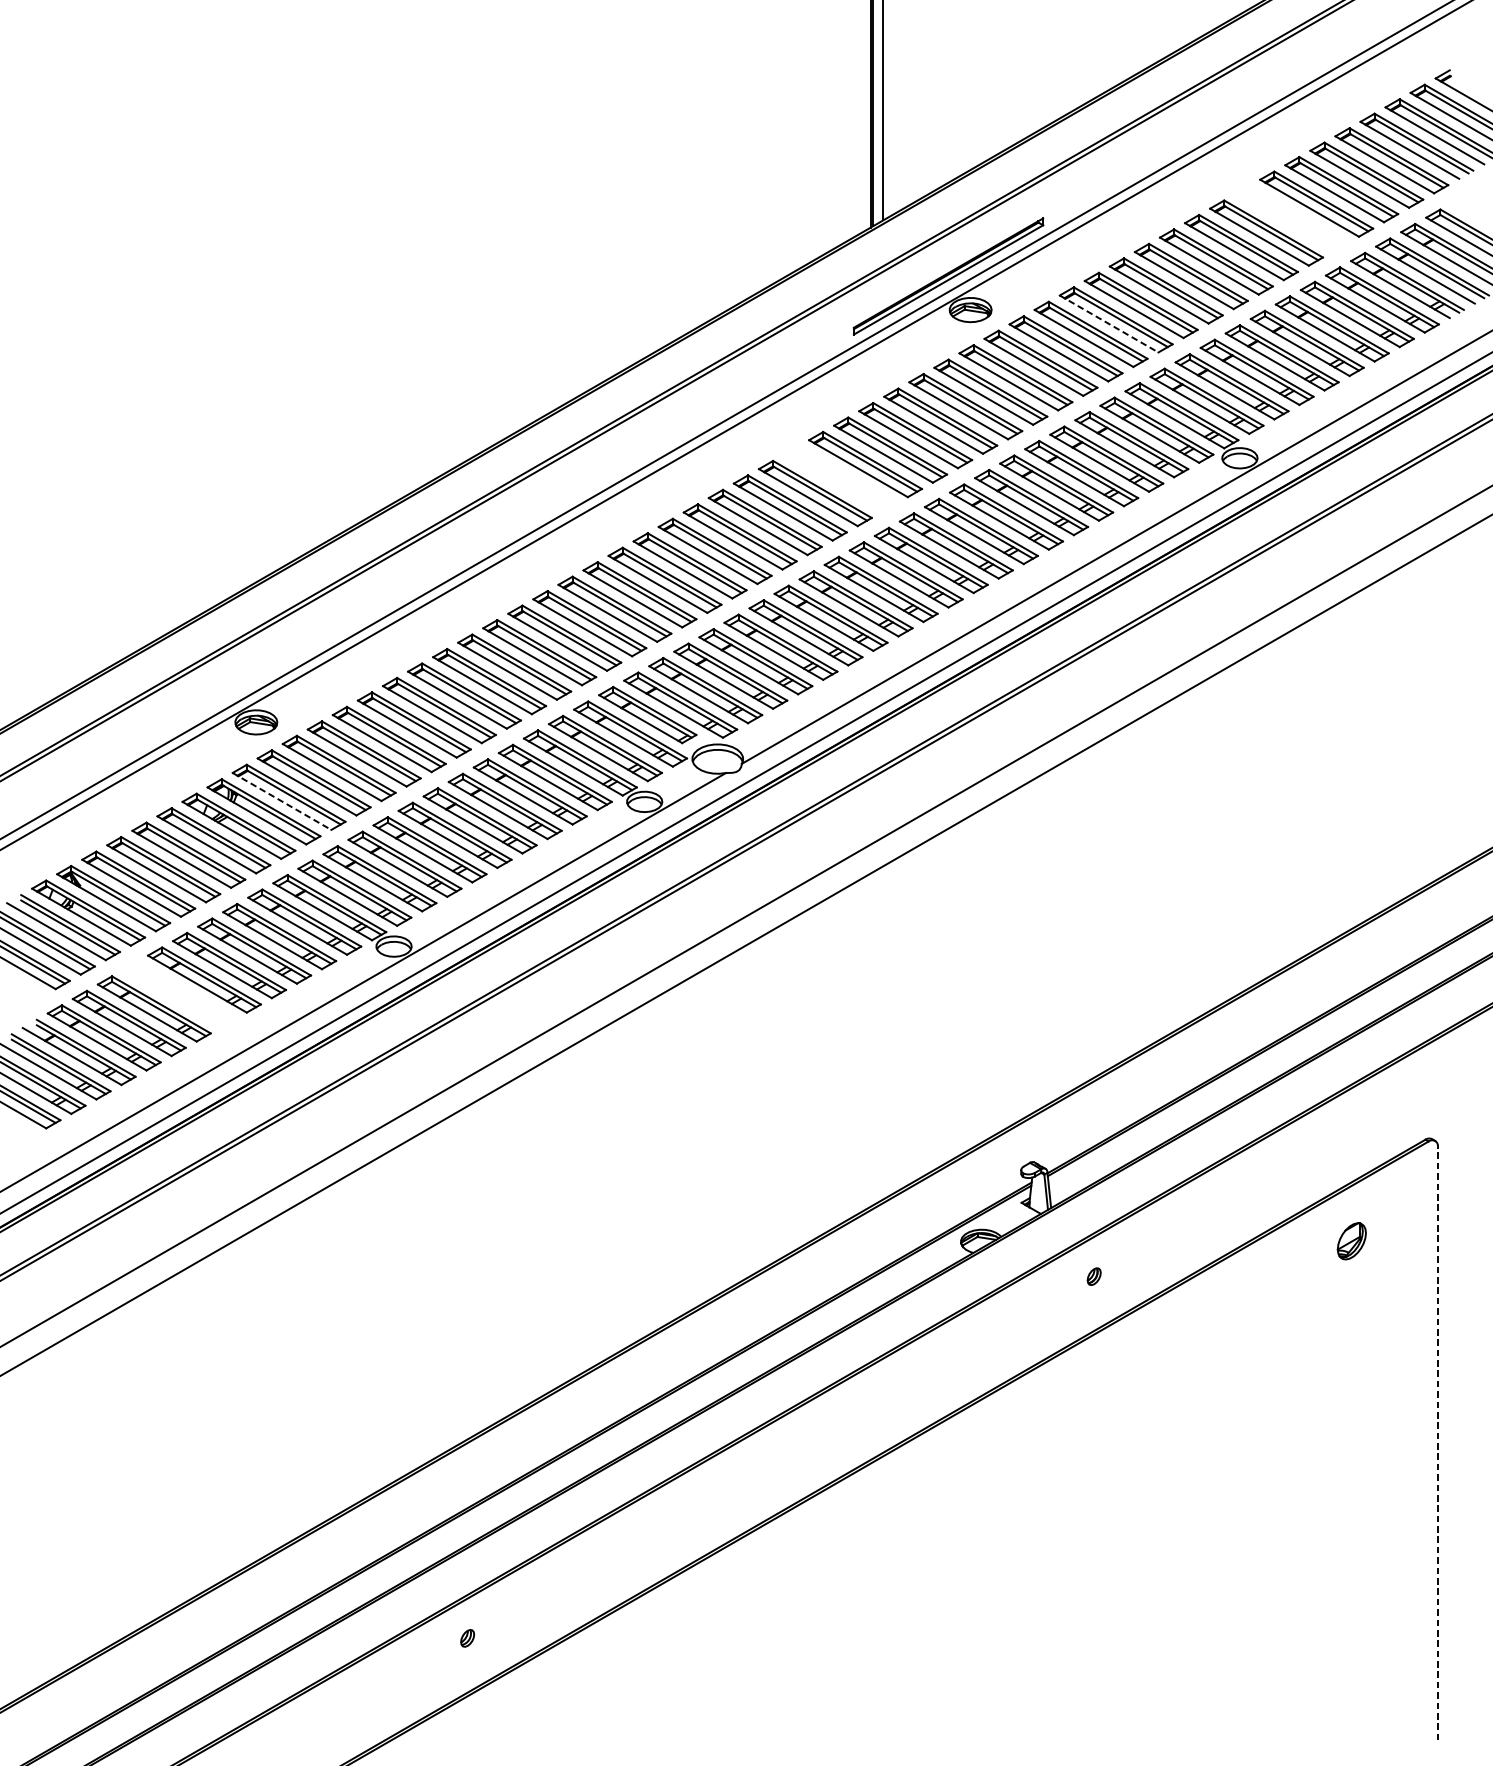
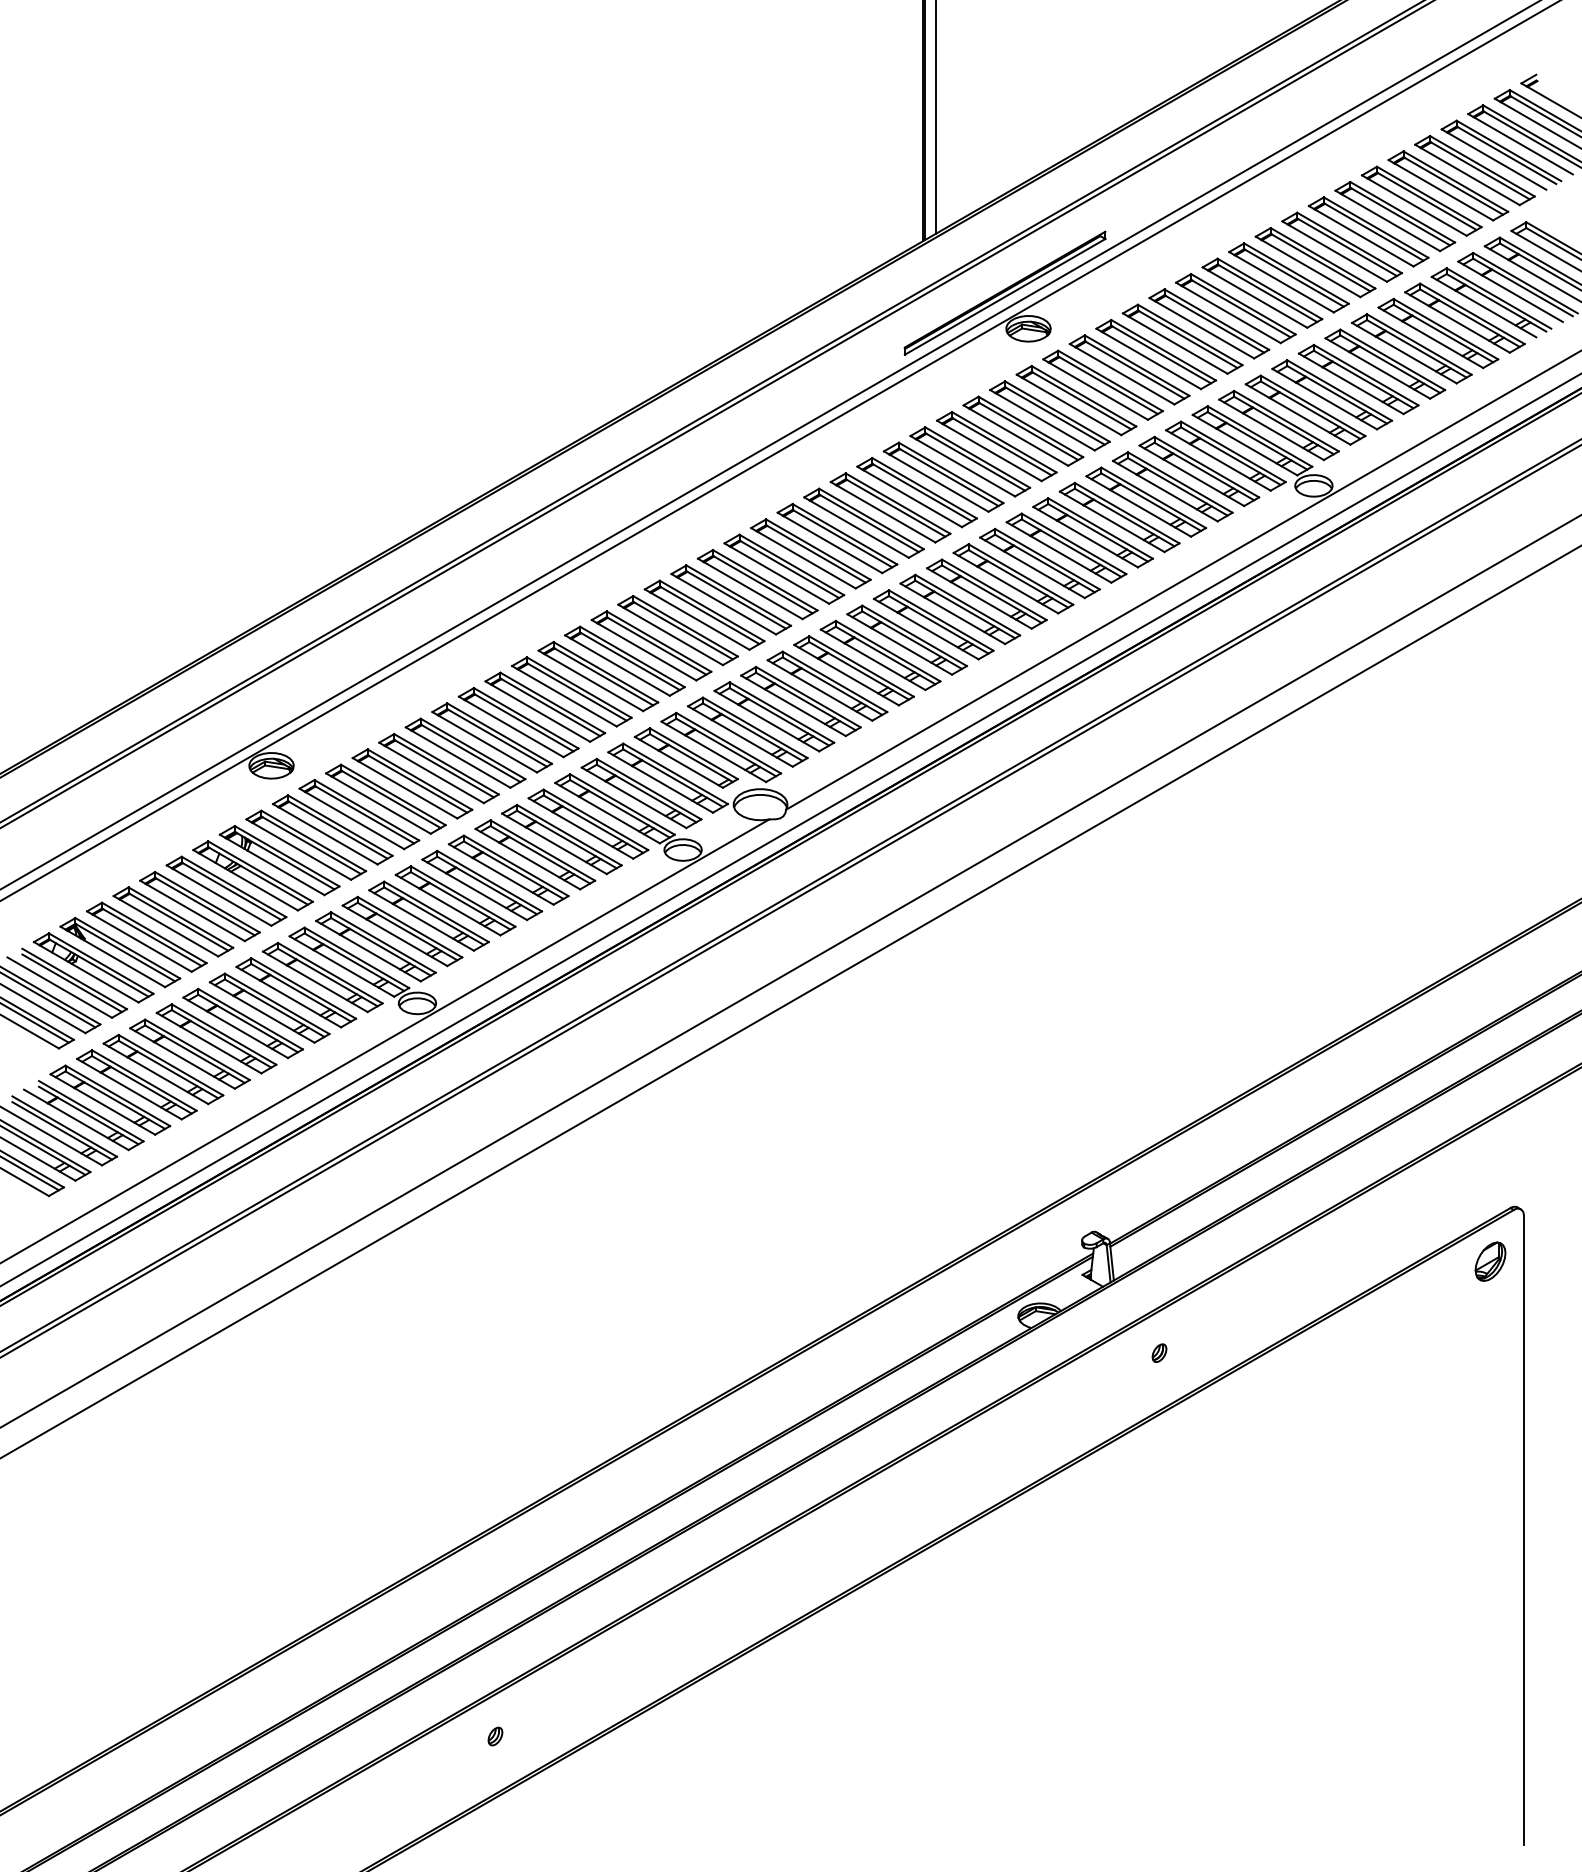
part: (1291, 218) -> (1368, 231), added
line: (1109, 323) -> (1175, 343), dashed -> solid
part: (840, 478) -> (890, 507), added
line: (282, 801) -> (299, 849), dashed -> solid
part: (178, 993) -> (189, 1053), added
part: (1351, 1241) -> (1490, 1261), moved
line: (1437, 1443) -> (1523, 1529), dashed -> solid

